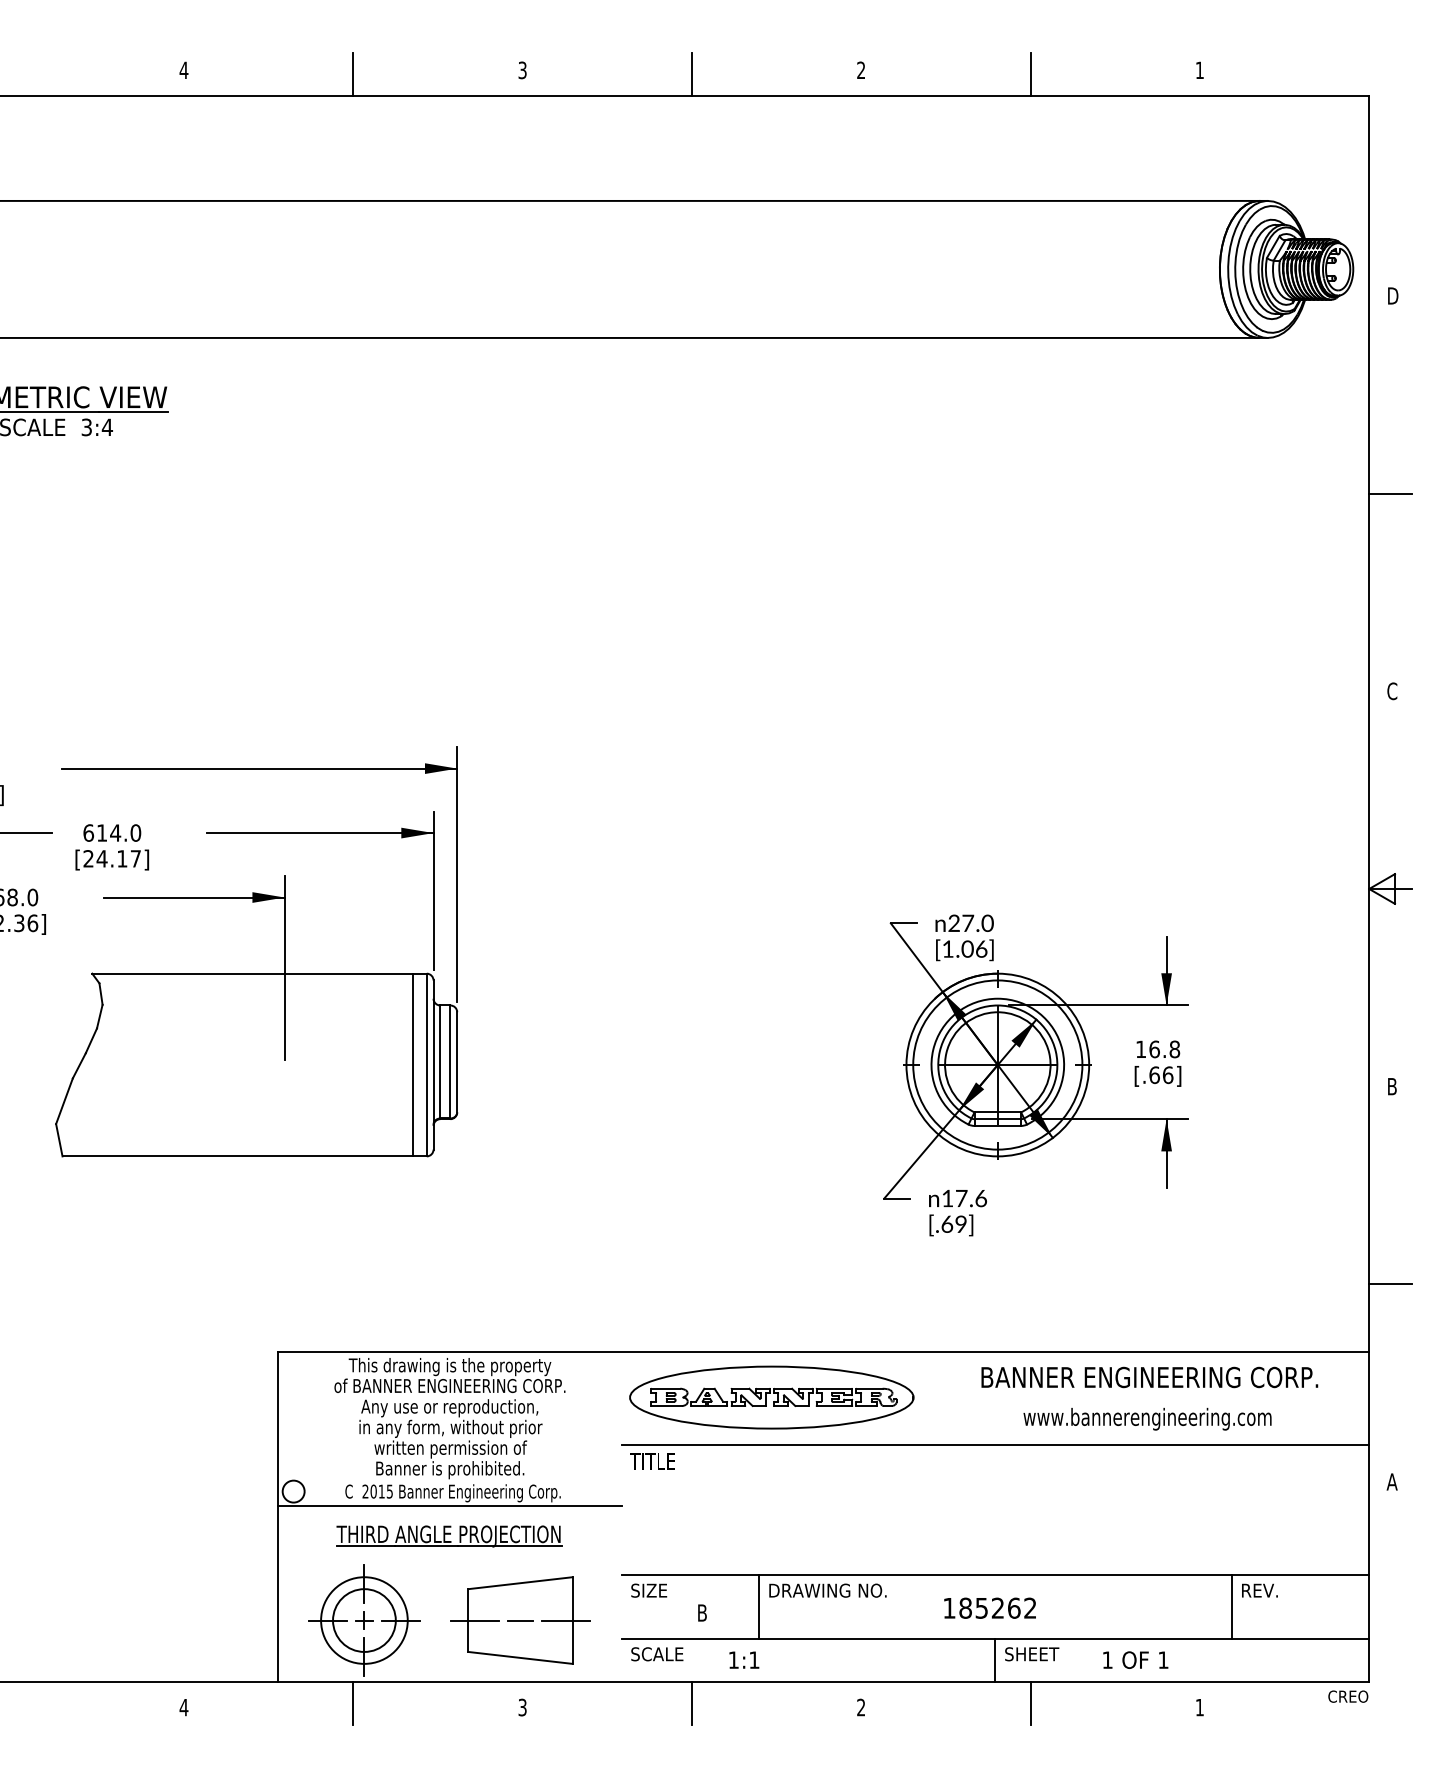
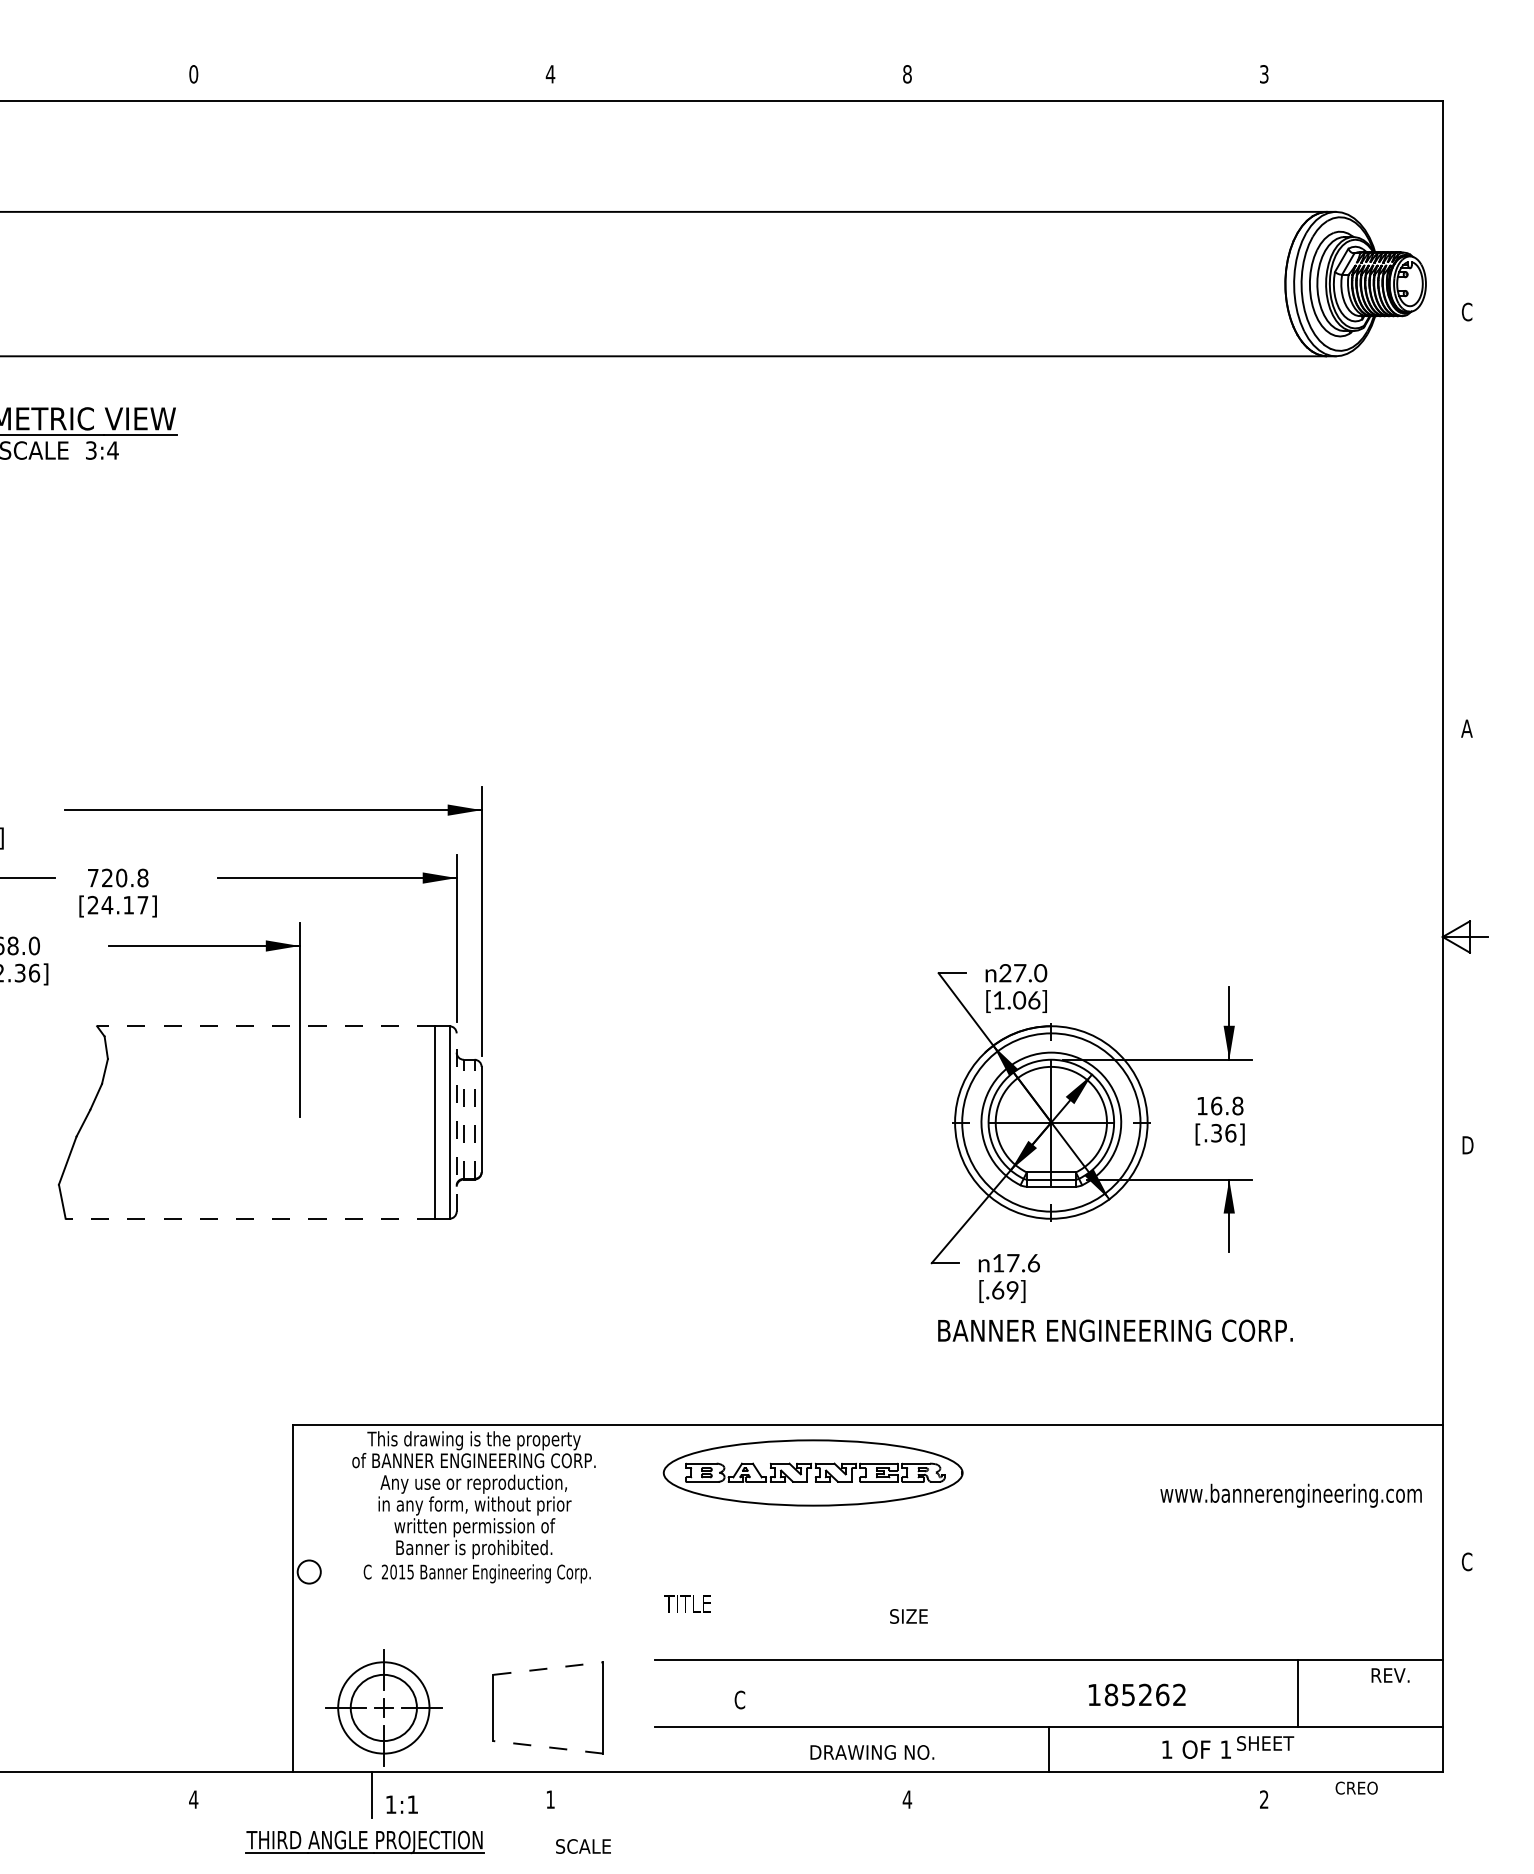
text: (183, 70) -> (193, 74), 4 -> 0
text: (522, 70) -> (550, 74), 3 -> 4
text: (861, 70) -> (907, 74), 2 -> 8
text: (1200, 70) -> (1264, 74), 1 -> 3
line: (353, 74) -> (372, 78), removed
line: (692, 74) -> (729, 78), removed
line: (1030, 74) -> (1085, 78), removed
text: (1392, 295) -> (1467, 311), D -> C
line: (1390, 493) -> (1465, 520), removed
text: (1391, 691) -> (1466, 728), C -> A
text: (111, 832) -> (117, 877), 614.0 -> 720.8
line: (252, 973) -> (265, 1026), solid -> dashed
line: (440, 1062) -> (463, 1119), solid -> dashed
line: (450, 1062) -> (474, 1119), solid -> dashed
line: (433, 1065) -> (456, 1122), solid -> dashed
text: (1154, 1074) -> (1216, 1132), [.66] -> [.36]
text: (1393, 1086) -> (1468, 1145), B -> D
line: (237, 1156) -> (250, 1218), solid -> dashed
line: (1390, 1284) -> (1465, 1353), removed
text: (1149, 1377) -> (1115, 1330), moved
text: (1146, 1418) -> (1290, 1495), moved
line: (995, 1444) -> (1048, 1522), removed
text: (652, 1461) -> (687, 1603), moved
text: (1391, 1481) -> (1466, 1561), A -> C
line: (449, 1506) -> (473, 1587), removed
part: (448, 1535) -> (364, 1841), moved
line: (520, 1583) -> (548, 1668), solid -> dashed
text: (648, 1590) -> (908, 1616), moved
text: (828, 1590) -> (872, 1752), moved
text: (1259, 1590) -> (1390, 1675), moved
line: (758, 1606) -> (799, 1693), removed
text: (989, 1607) -> (1136, 1694), moved
text: (701, 1612) -> (739, 1699), B -> C
line: (475, 1620) -> (500, 1707), removed
line: (519, 1620) -> (547, 1707), removed
line: (565, 1620) -> (595, 1707), removed
text: (657, 1654) -> (583, 1846), moved
text: (1032, 1654) -> (1265, 1743), moved
line: (519, 1658) -> (547, 1747), solid -> dashed
text: (743, 1659) -> (401, 1804), moved
text: (1348, 1696) -> (1356, 1787), moved
line: (692, 1702) -> (729, 1794), removed
line: (1030, 1702) -> (1085, 1794), removed
text: (522, 1707) -> (550, 1799), 3 -> 1
text: (861, 1707) -> (907, 1799), 2 -> 4
text: (1200, 1707) -> (1264, 1799), 1 -> 2

